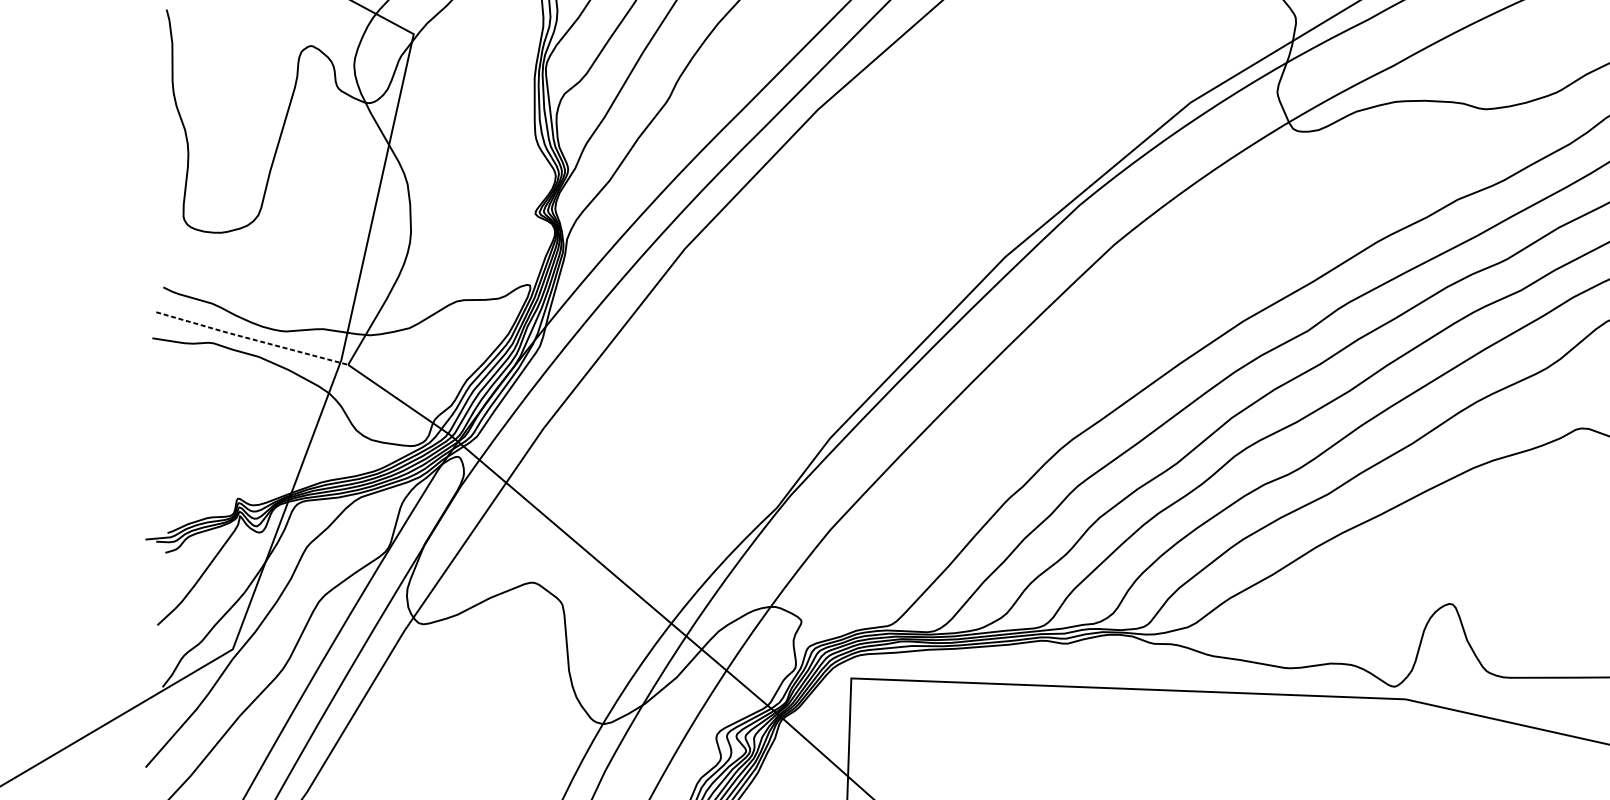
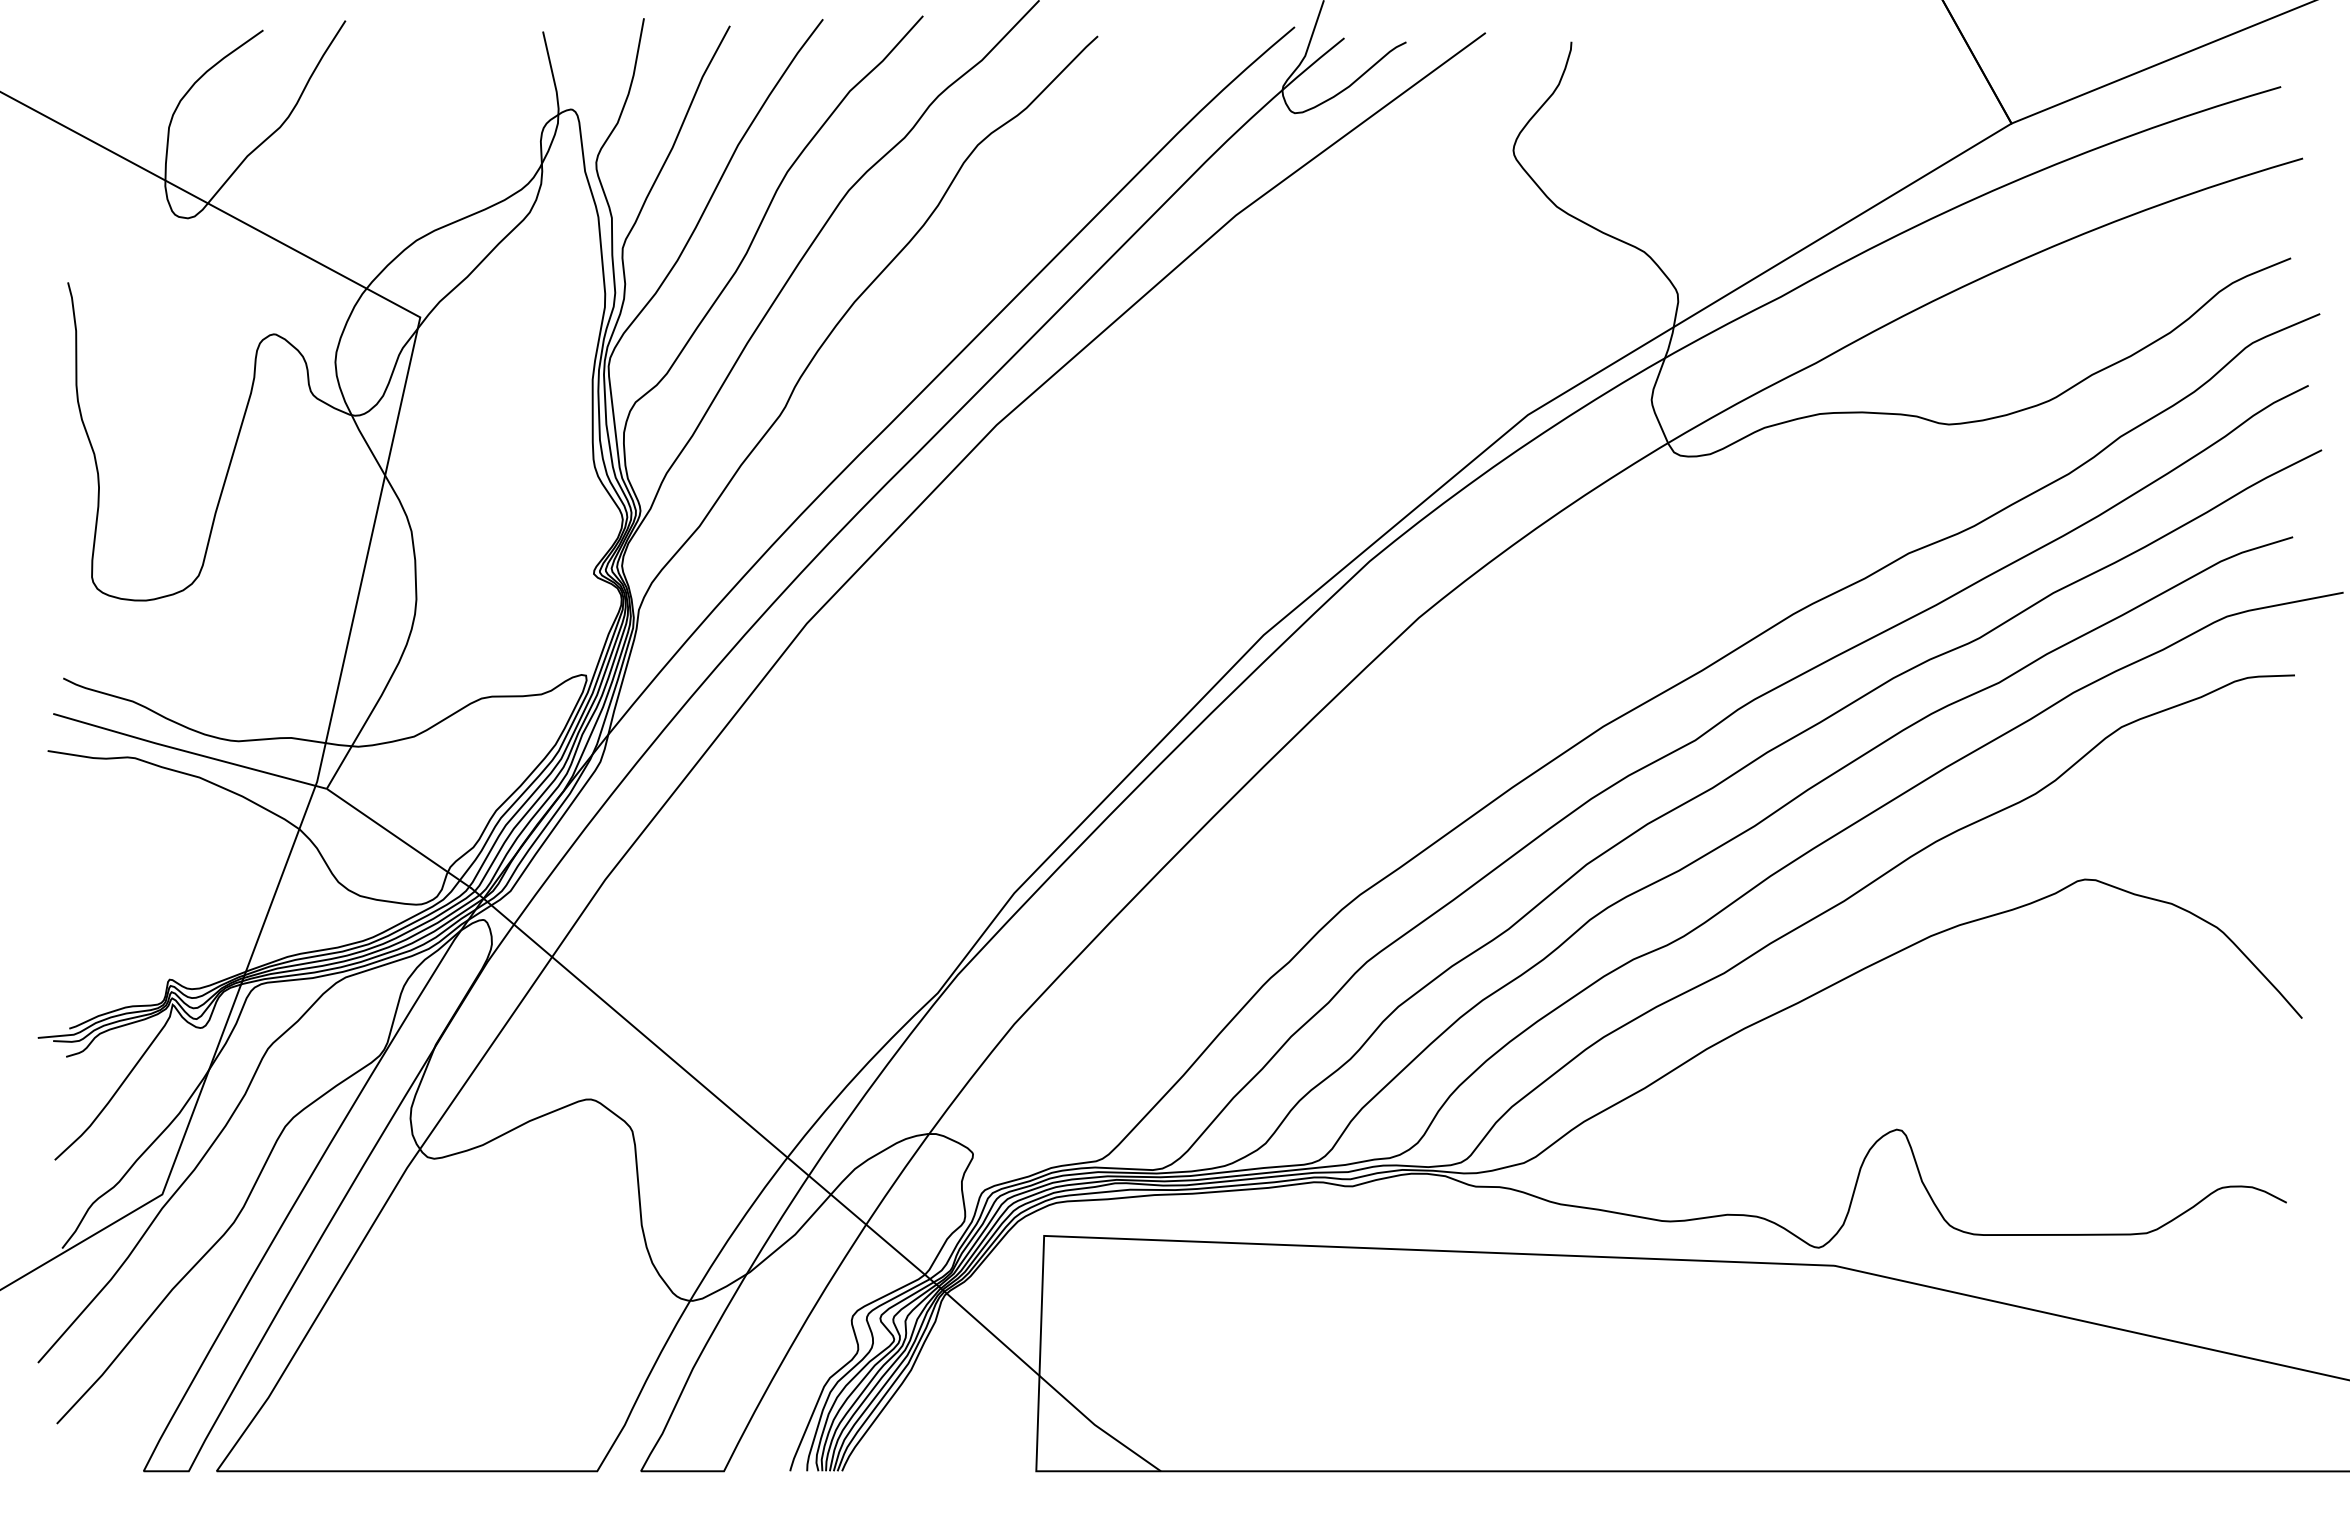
line: (251, 339) -> (189, 752), dashed -> solid

